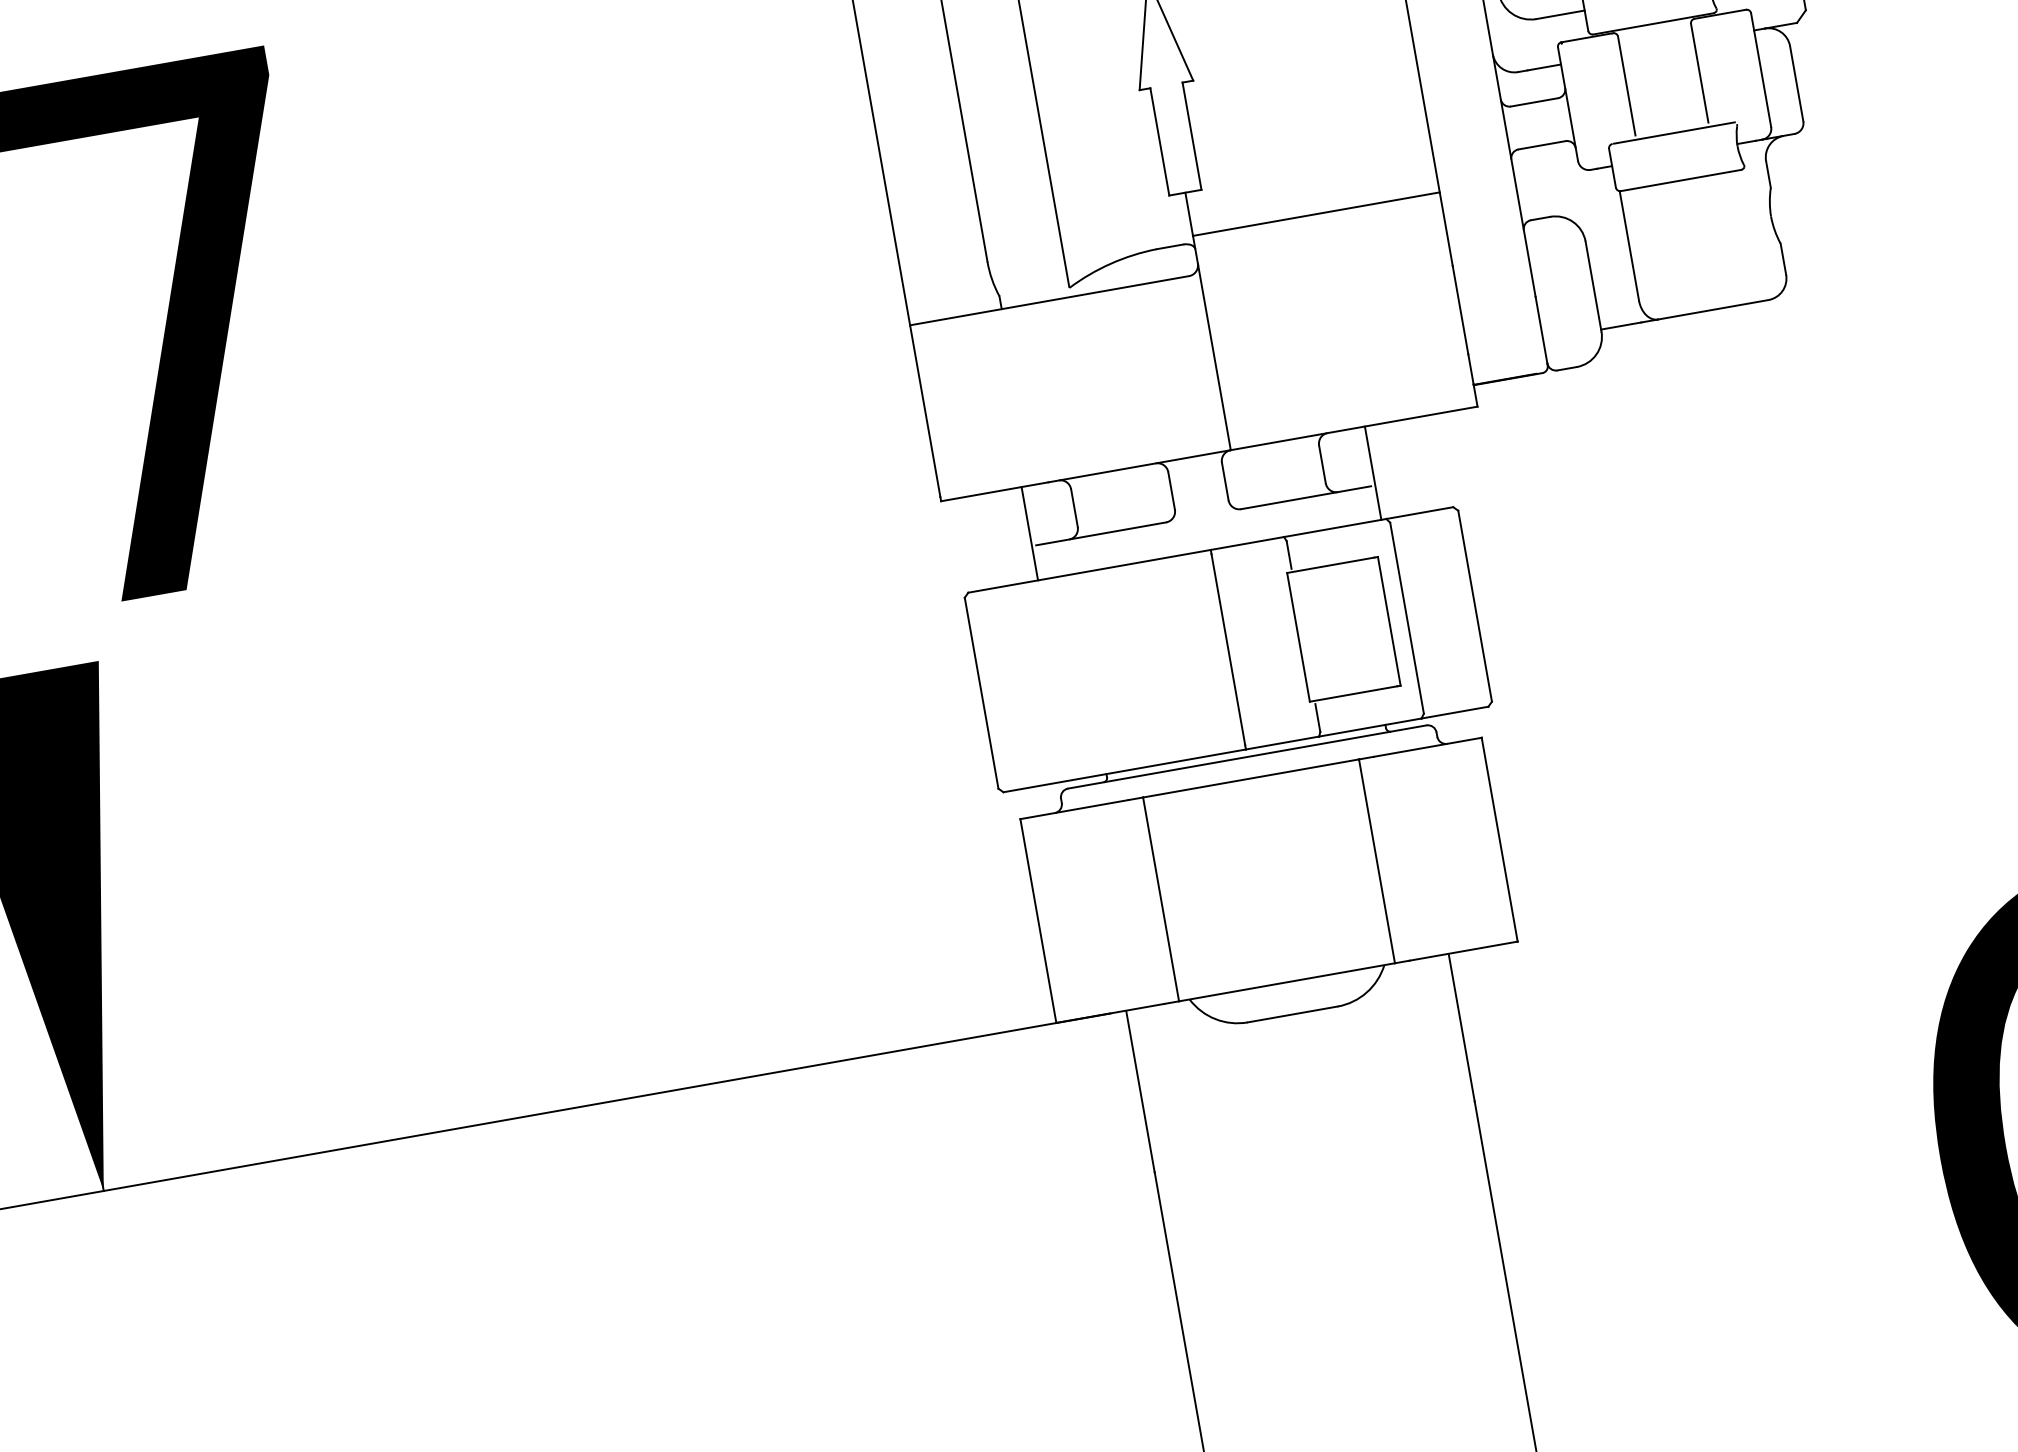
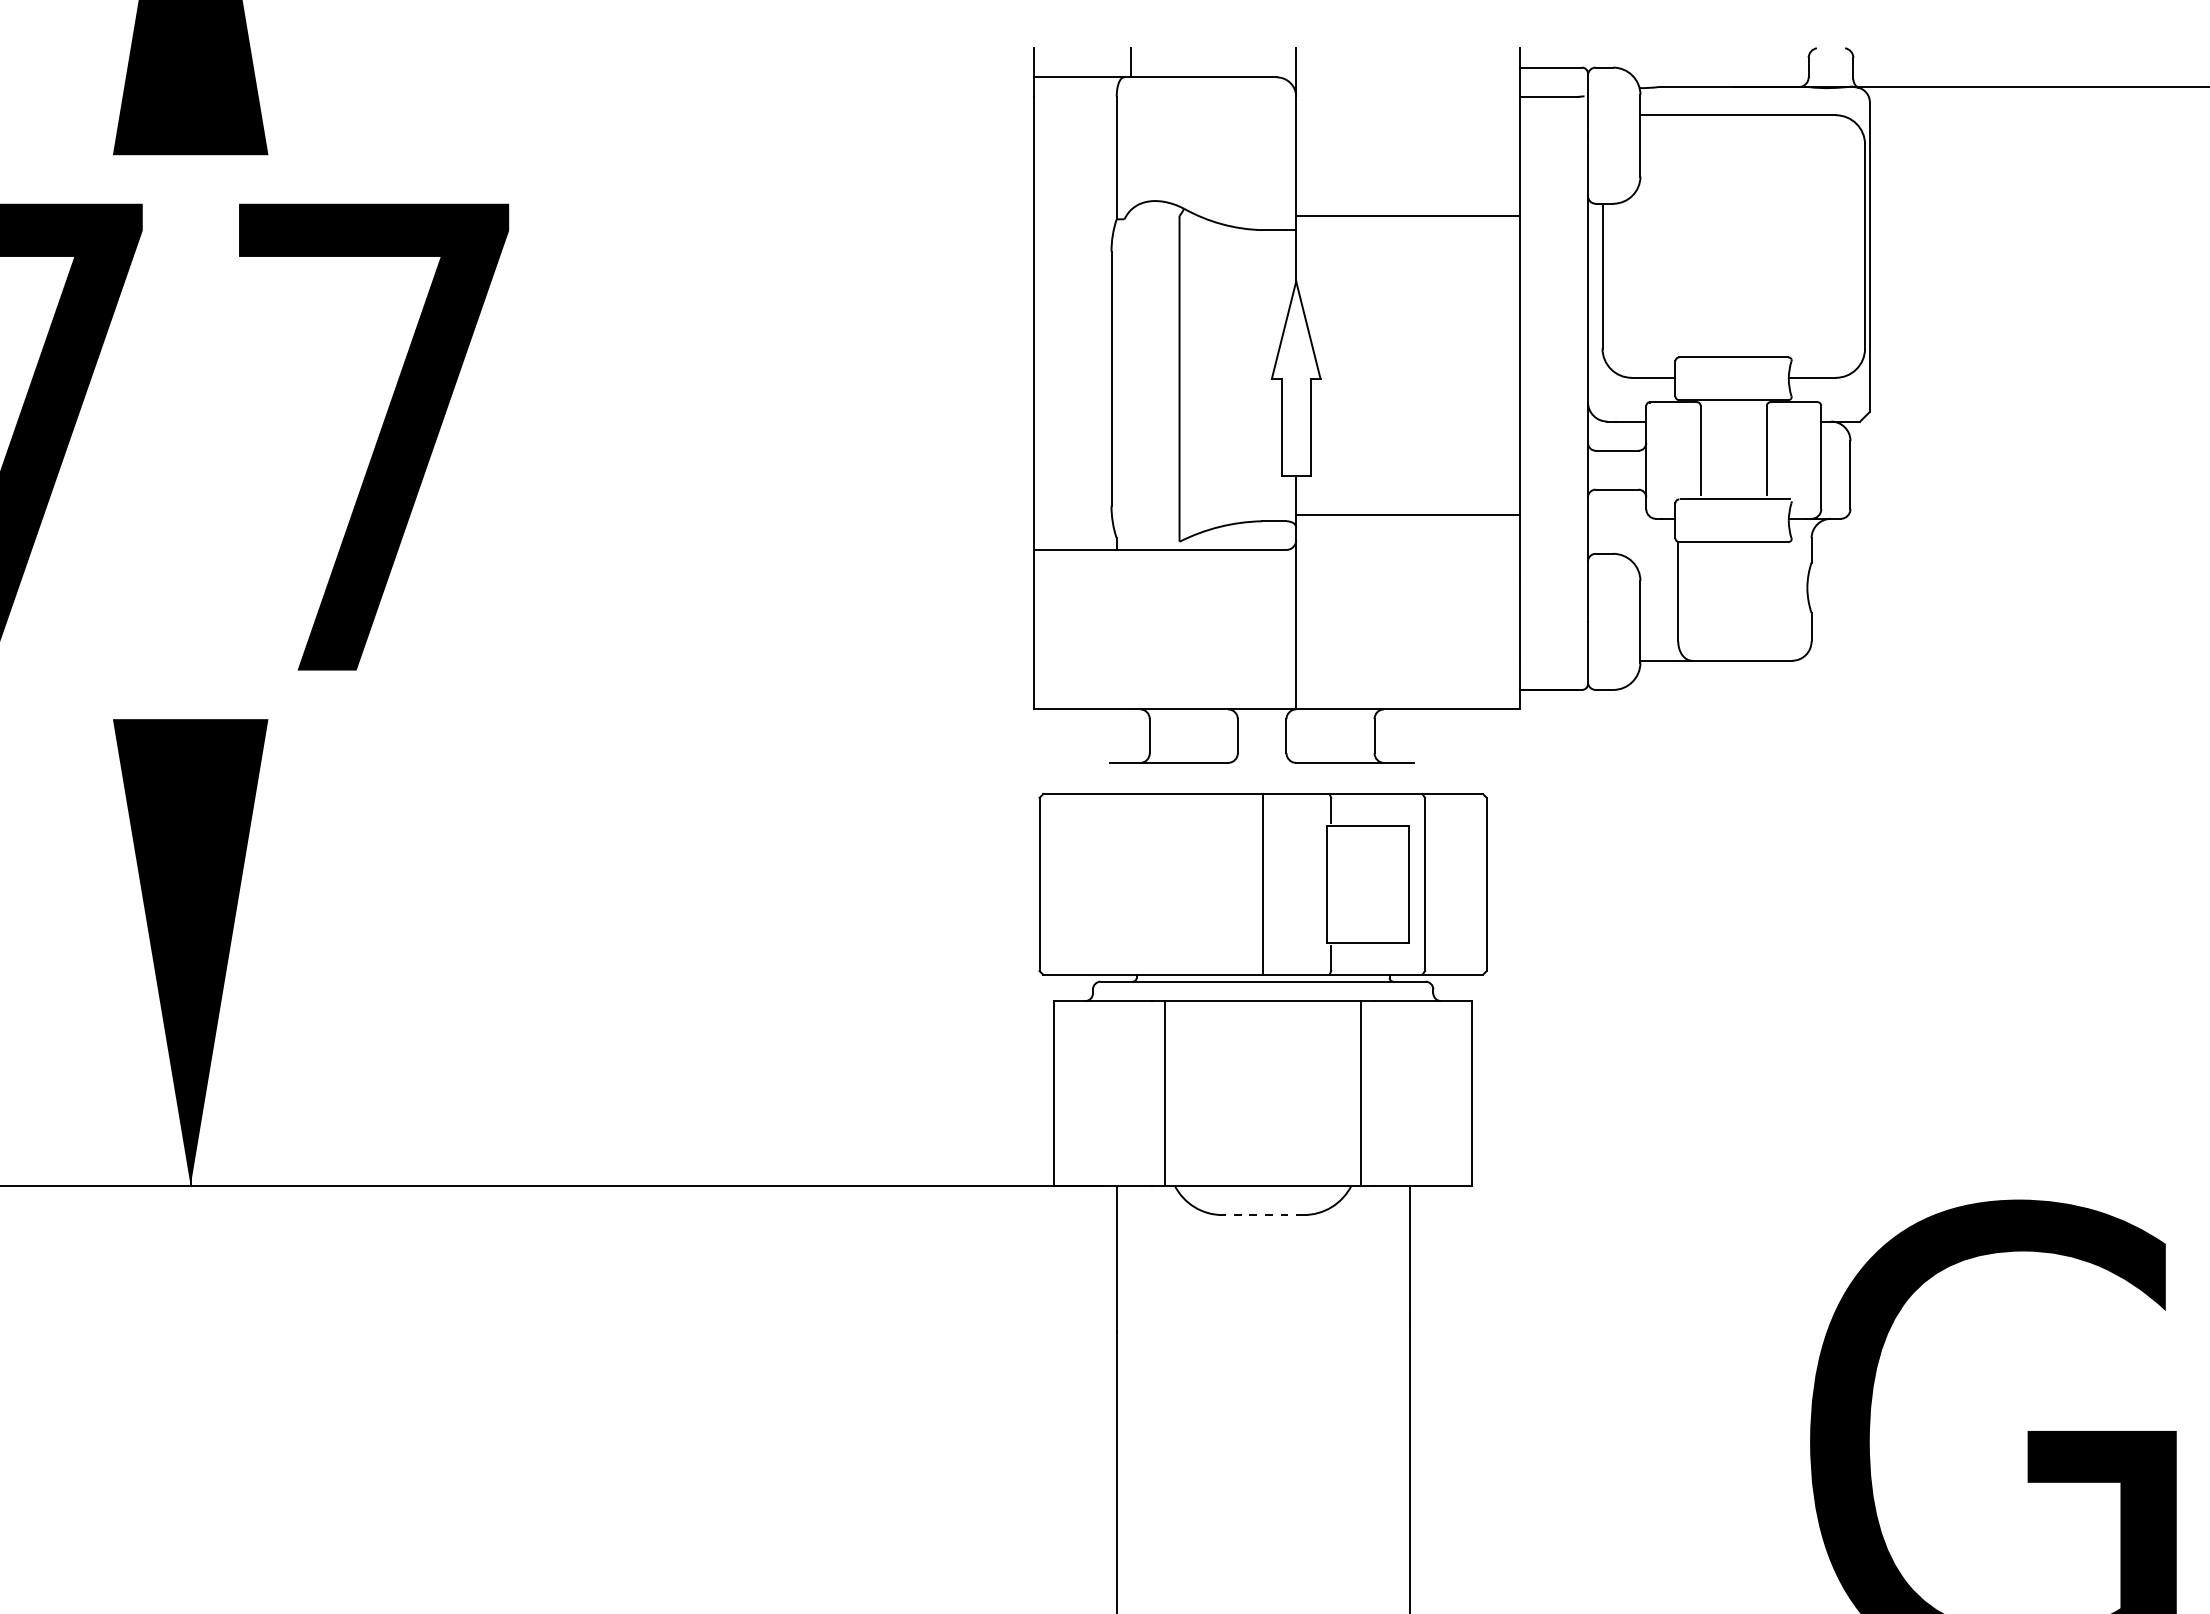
line: (1372, 473) -> (1417, 751), removed
line: (1029, 533) -> (1106, 751), removed
line: (1293, 1014) -> (1263, 1215), solid -> dashed

